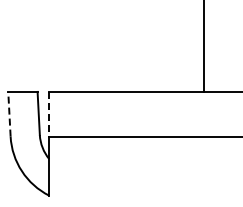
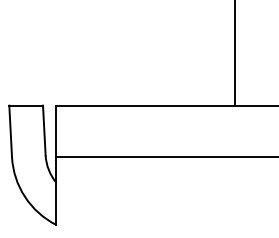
line: (9, 113) -> (10, 130), dashed -> solid
line: (49, 114) -> (56, 131), dashed -> solid

